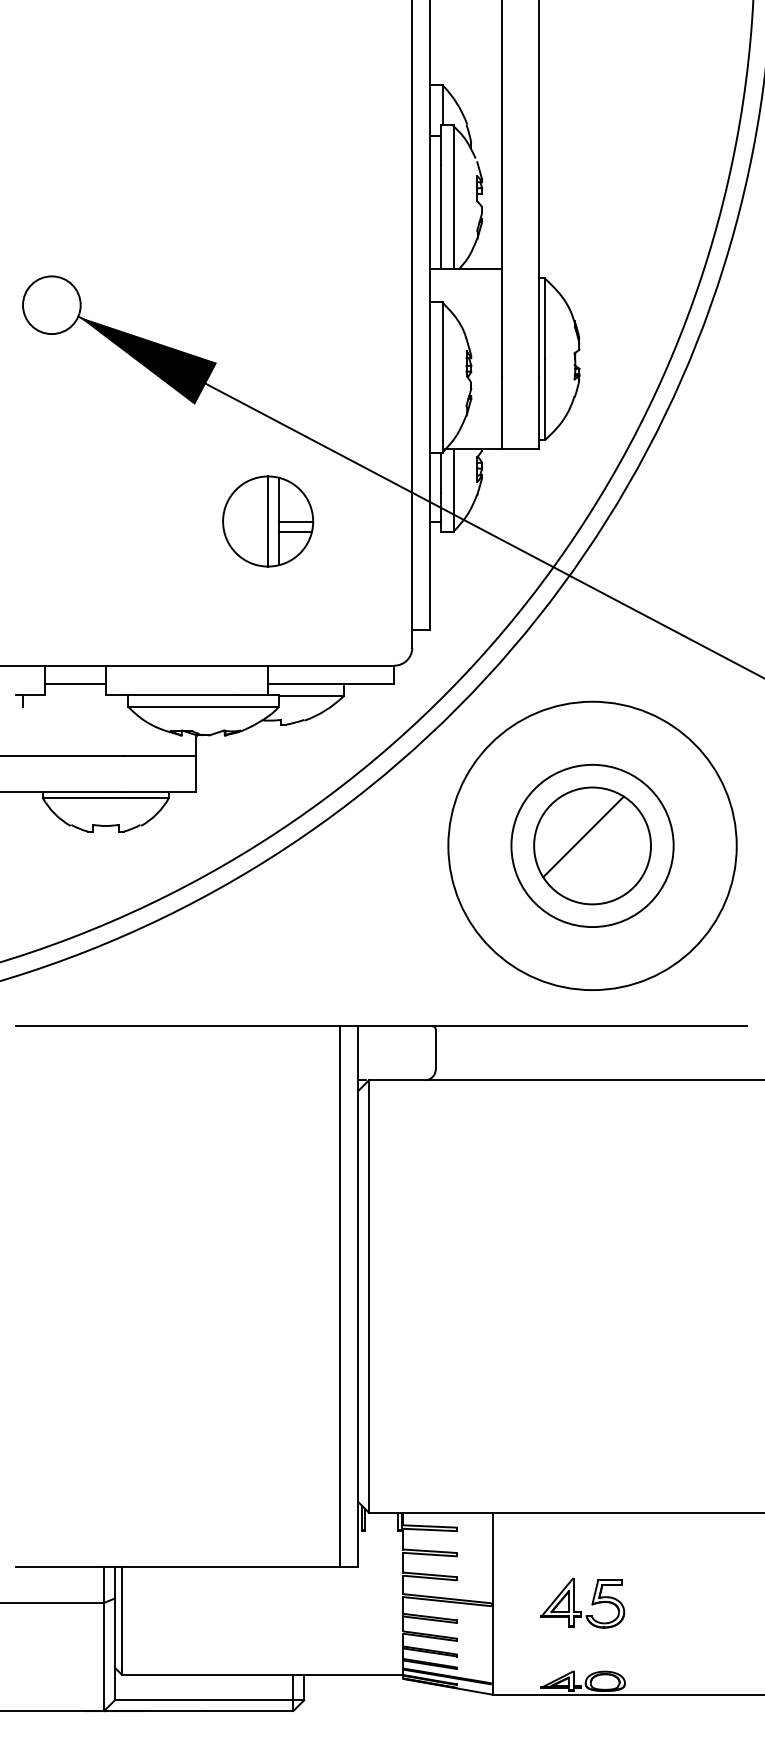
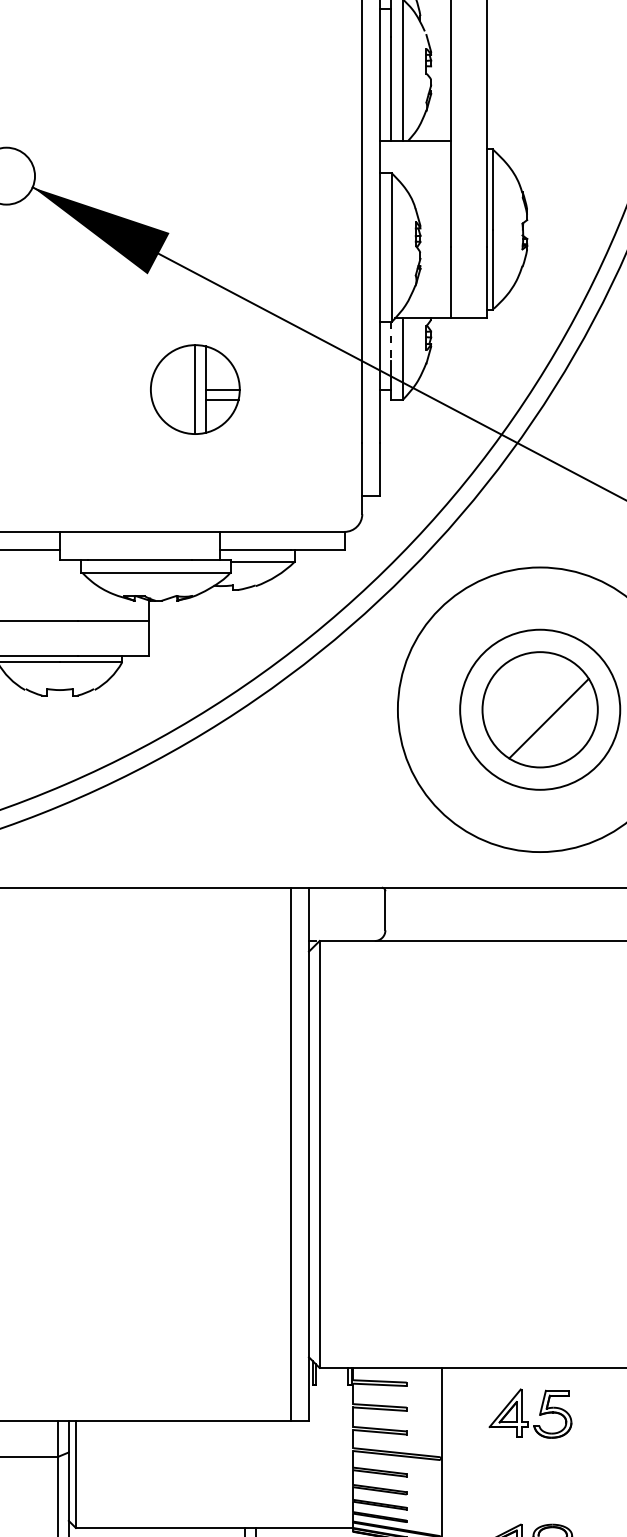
line: (441, 472) -> (391, 341), solid -> dashed
part: (268, 521) -> (195, 389), moved
line: (583, 836) -> (549, 718), moved
part: (574, 1602) -> (522, 1413), moved

